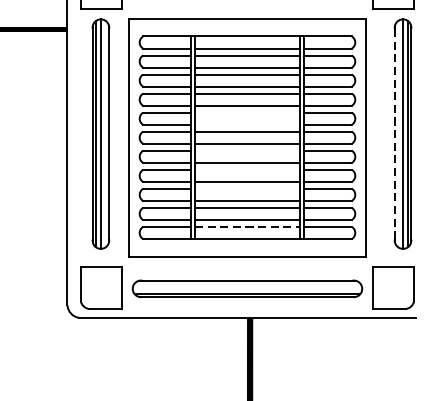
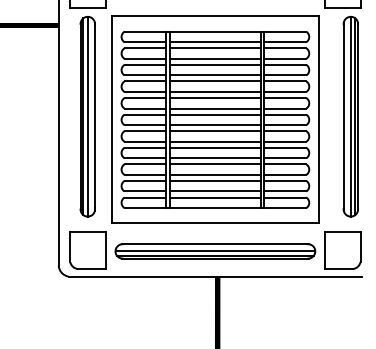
line: (247, 113) -> (215, 98), added
line: (247, 124) -> (215, 108), added
line: (394, 133) -> (343, 116), dashed -> solid
line: (247, 151) -> (215, 131), added
line: (247, 169) -> (215, 147), added
line: (247, 189) -> (215, 164), added
line: (247, 226) -> (215, 197), dashed -> solid
line: (247, 288) -> (215, 251), added

